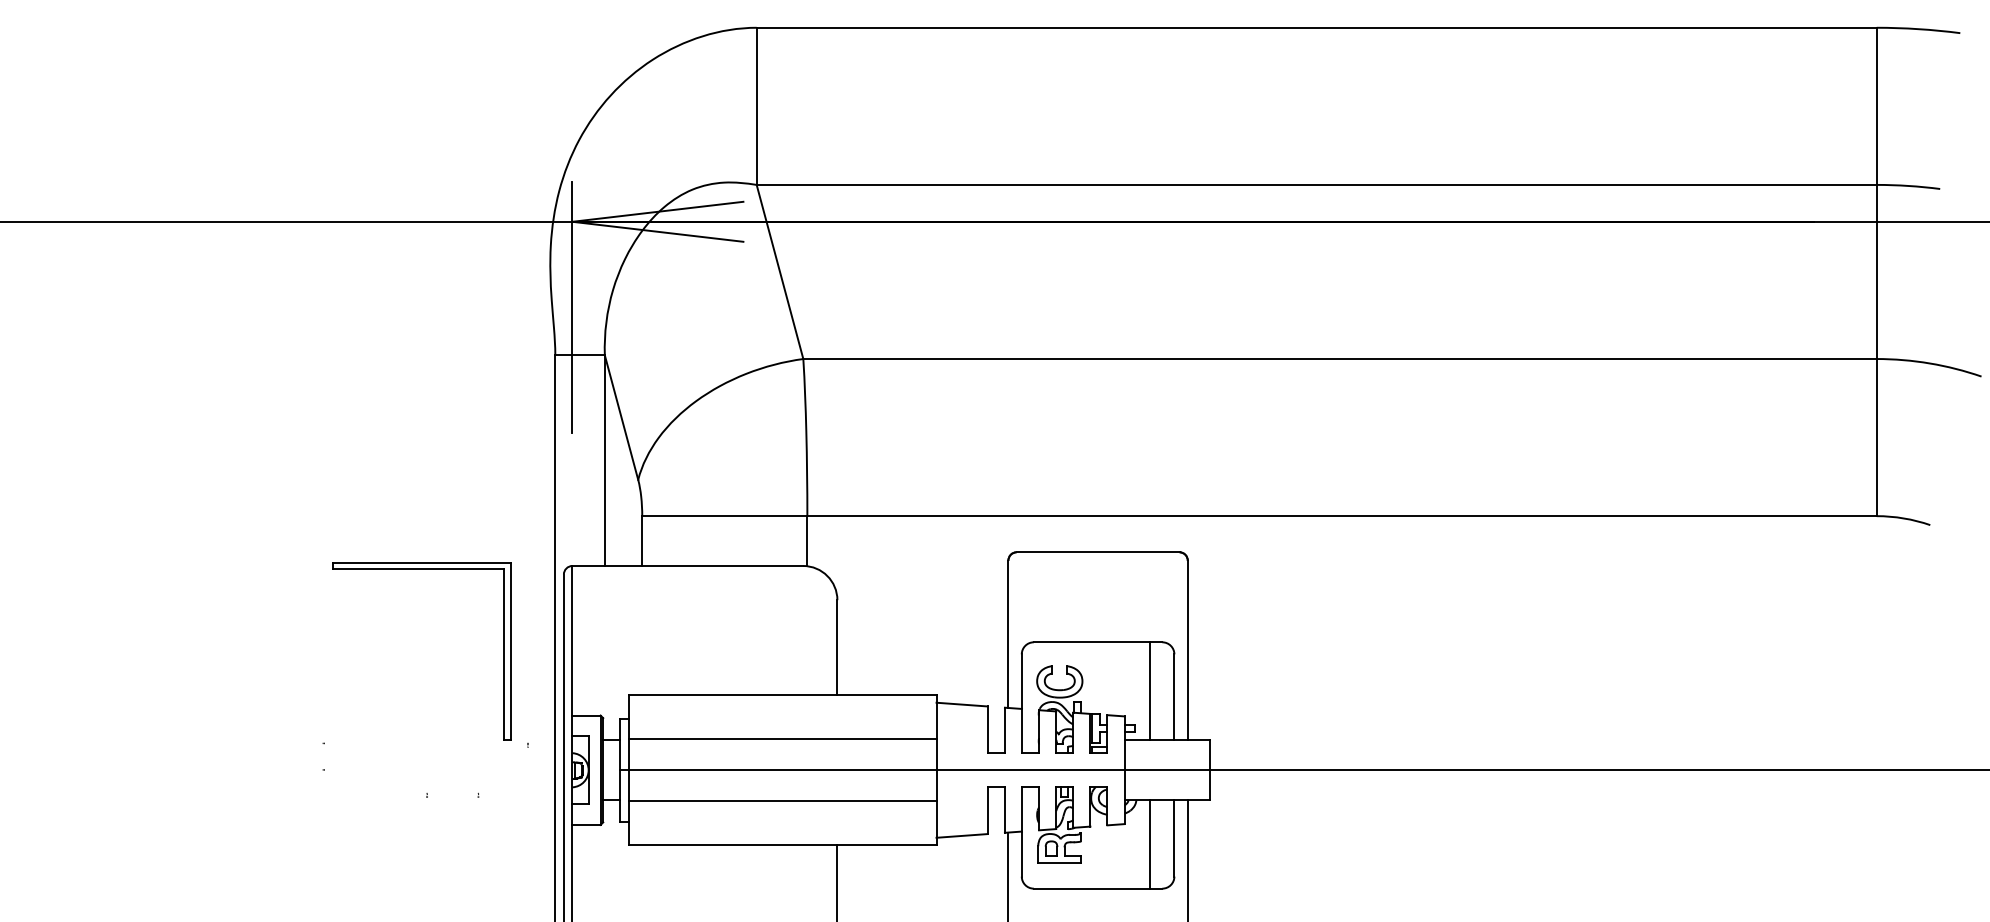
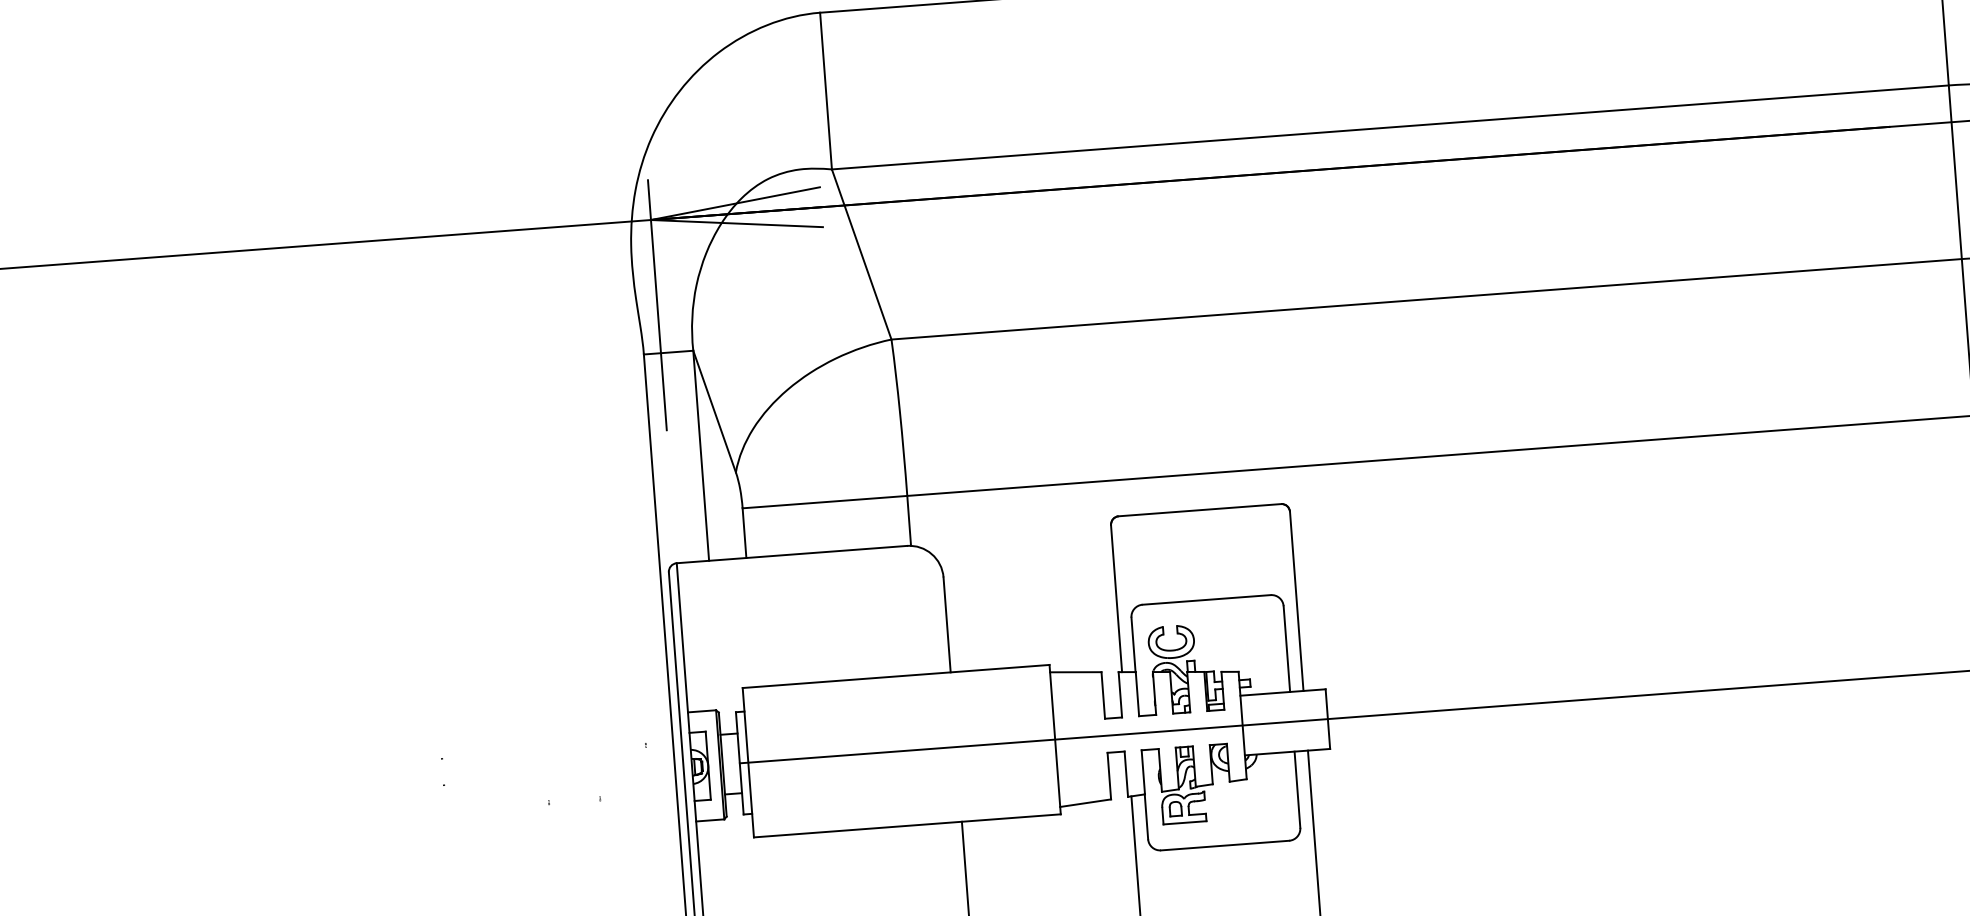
part: (421, 569) -> (526, 578), removed
line: (1149, 691) -> (1261, 645), removed
line: (782, 739) -> (899, 720), removed
line: (782, 801) -> (903, 782), removed
line: (1149, 844) -> (1273, 797), removed

